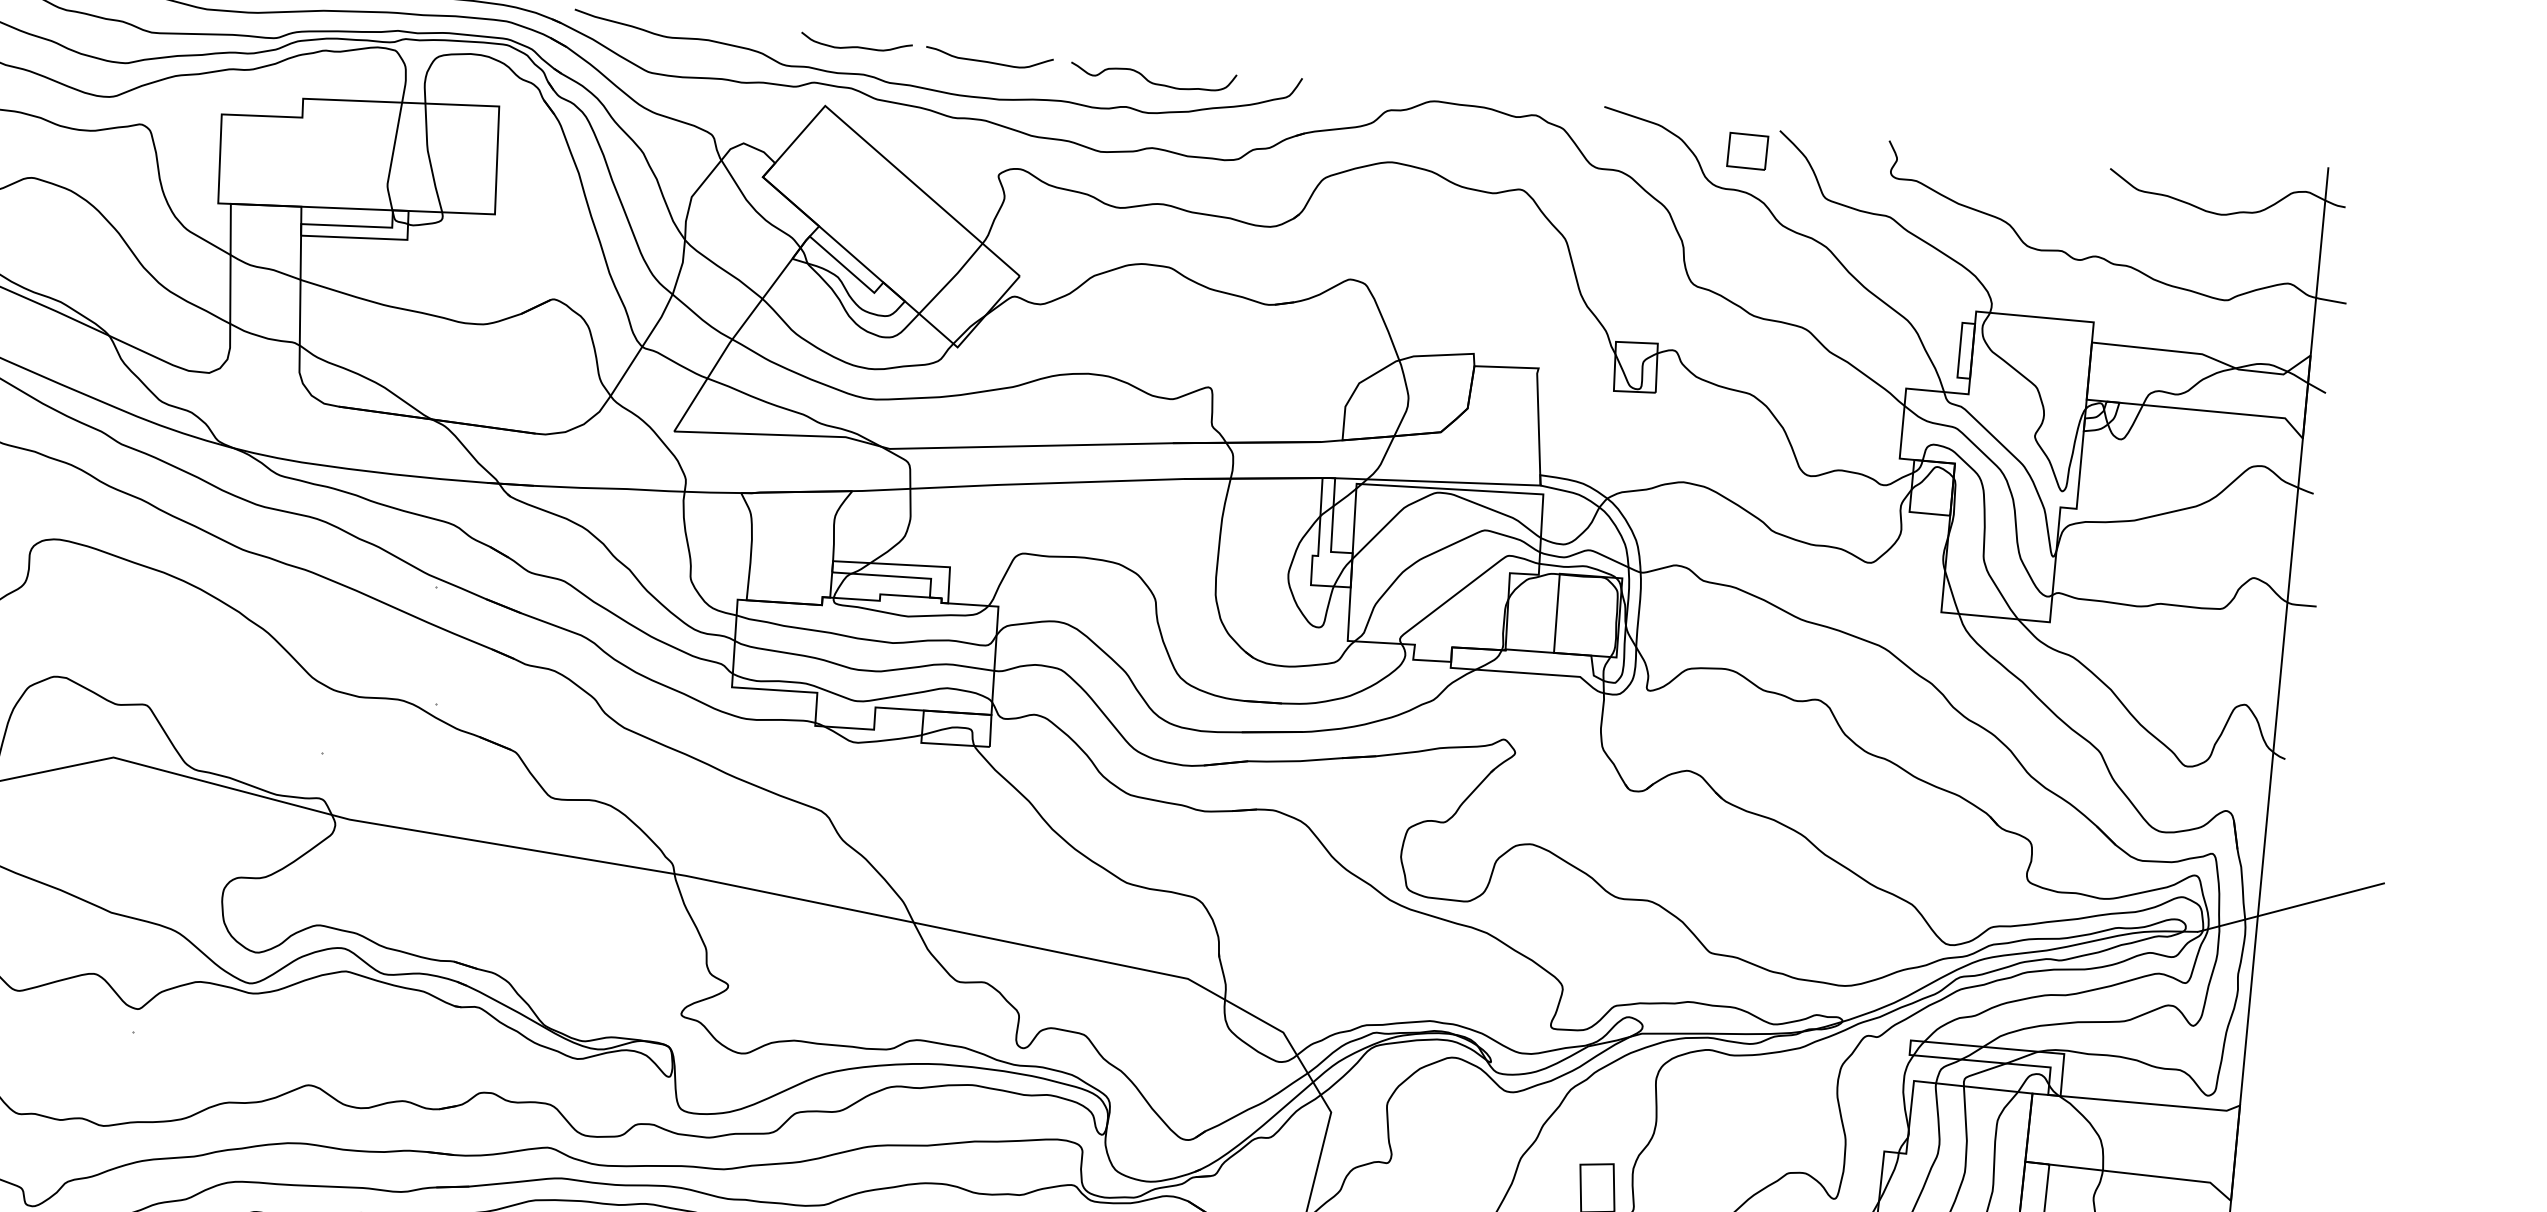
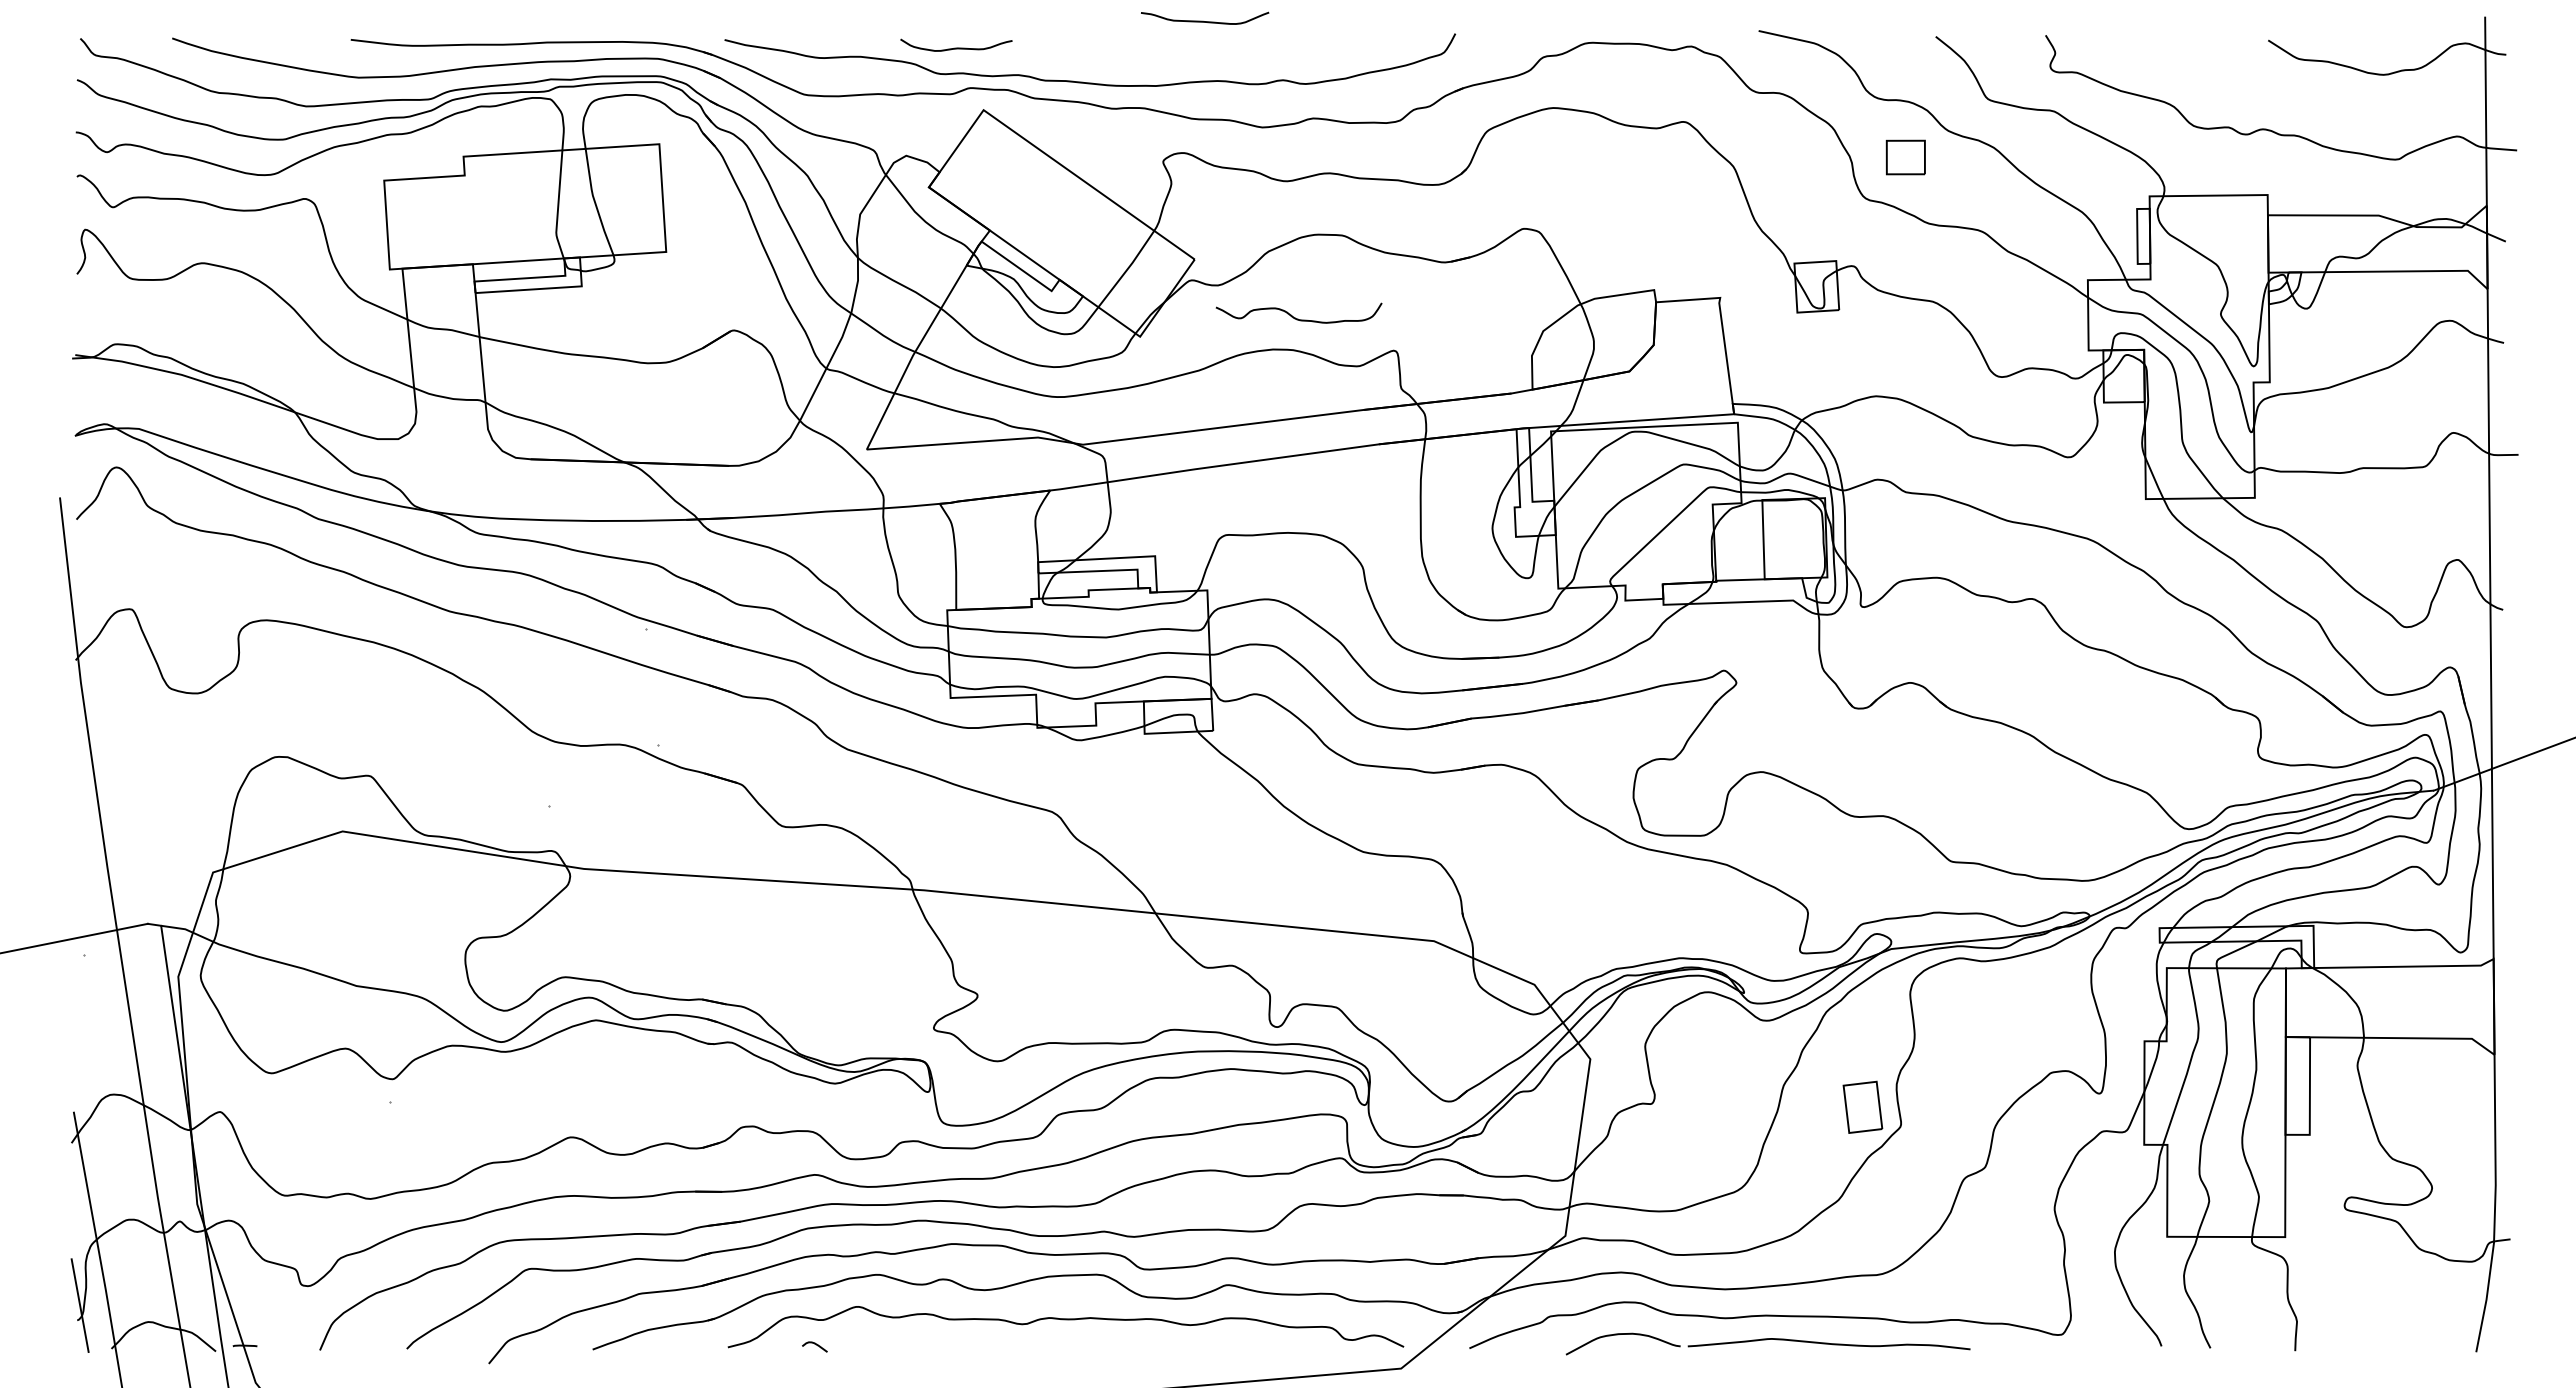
curve: (856, 46) -> (956, 47), moved
curve: (987, 60) -> (1203, 20), moved
curve: (1149, 80) -> (1295, 317), moved
part: (1747, 151) -> (1905, 157), moved

